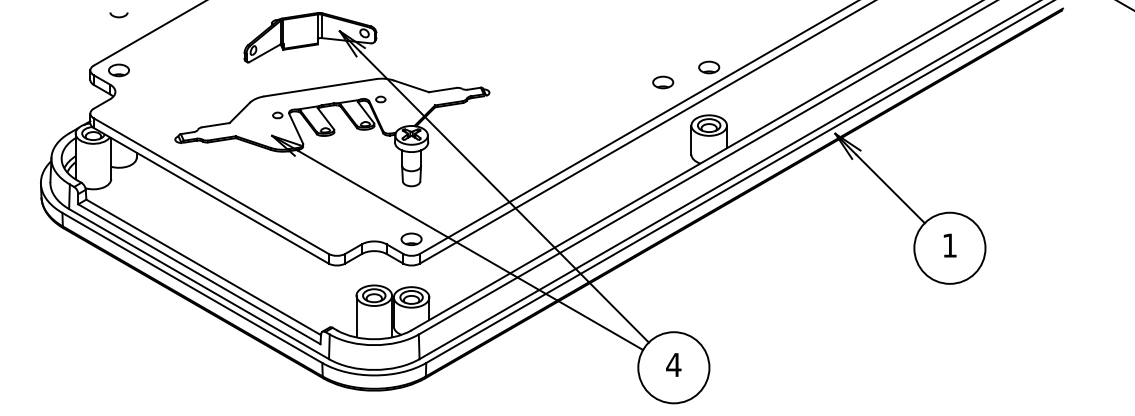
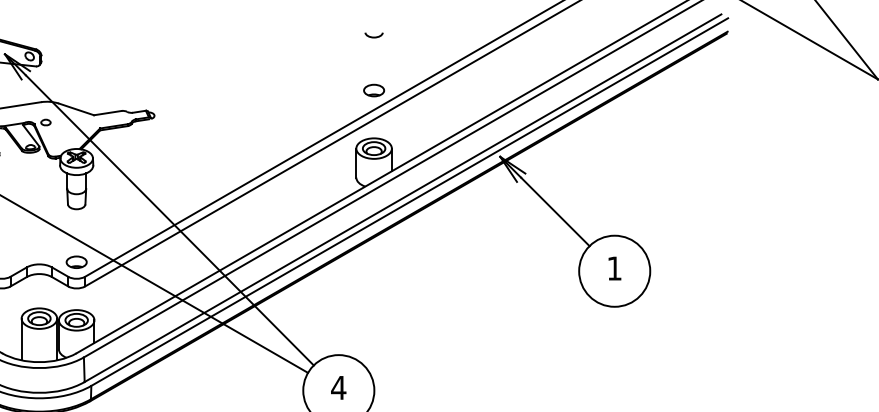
curve: (708, 13) -> (373, 36), added
part: (663, 82) -> (328, 105), removed

